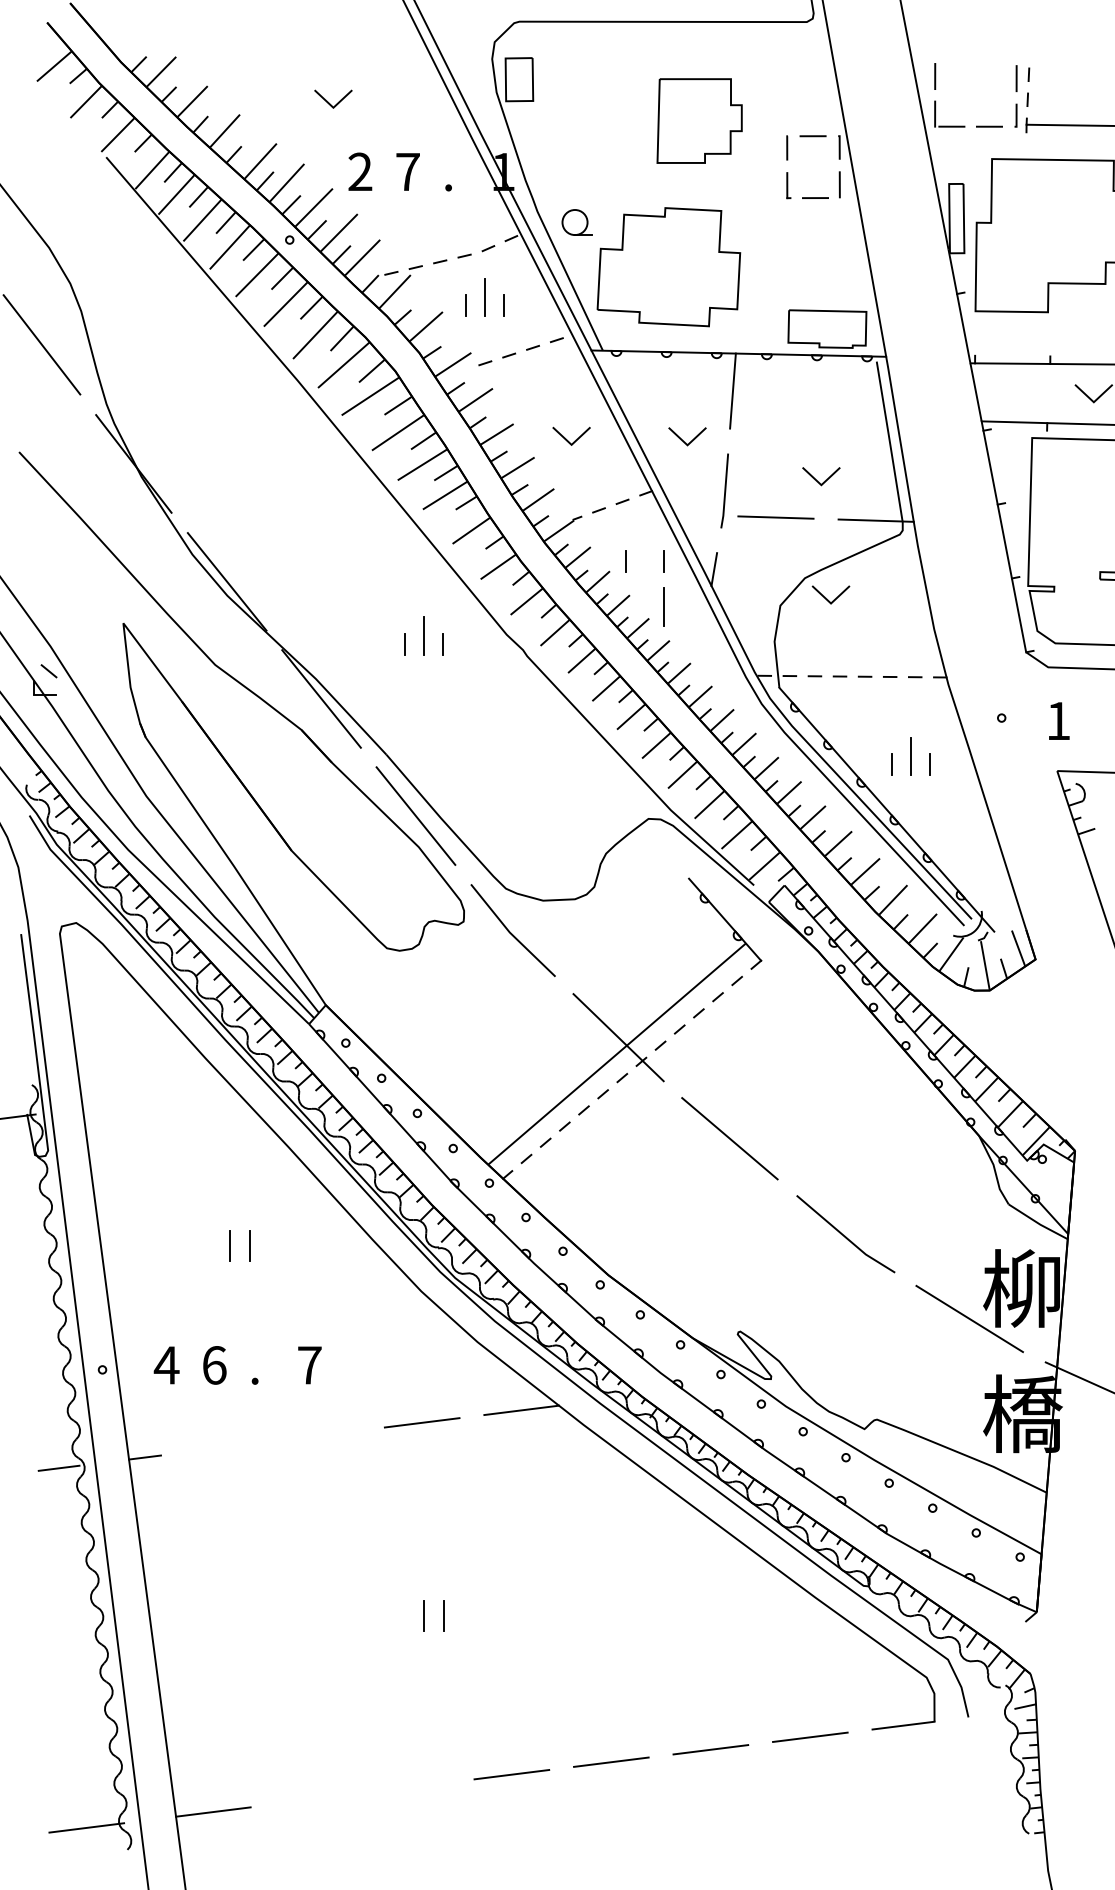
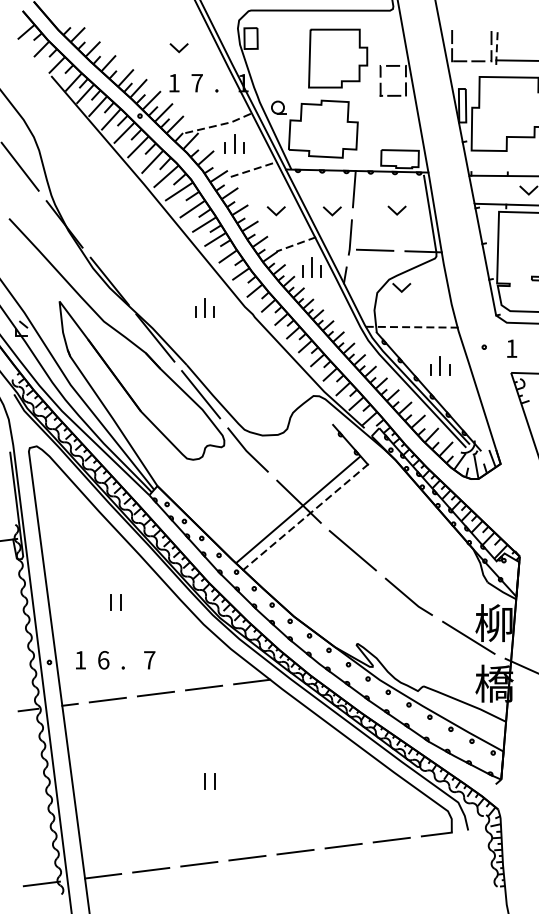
line: (330, 102) -> (177, 49), moved
part: (700, 120) -> (338, 58), size x1.43
text: (358, 170) -> (173, 82), 2 -> 1
line: (818, 478) -> (395, 211), moved
line: (662, 606) -> (311, 267), moved
text: (166, 1365) -> (80, 660), 4 -> 1
line: (321, 1434) -> (155, 693), added
line: (222, 1446) -> (107, 699), added
line: (412, 1785) -> (199, 863), added
line: (313, 1798) -> (151, 869), added

